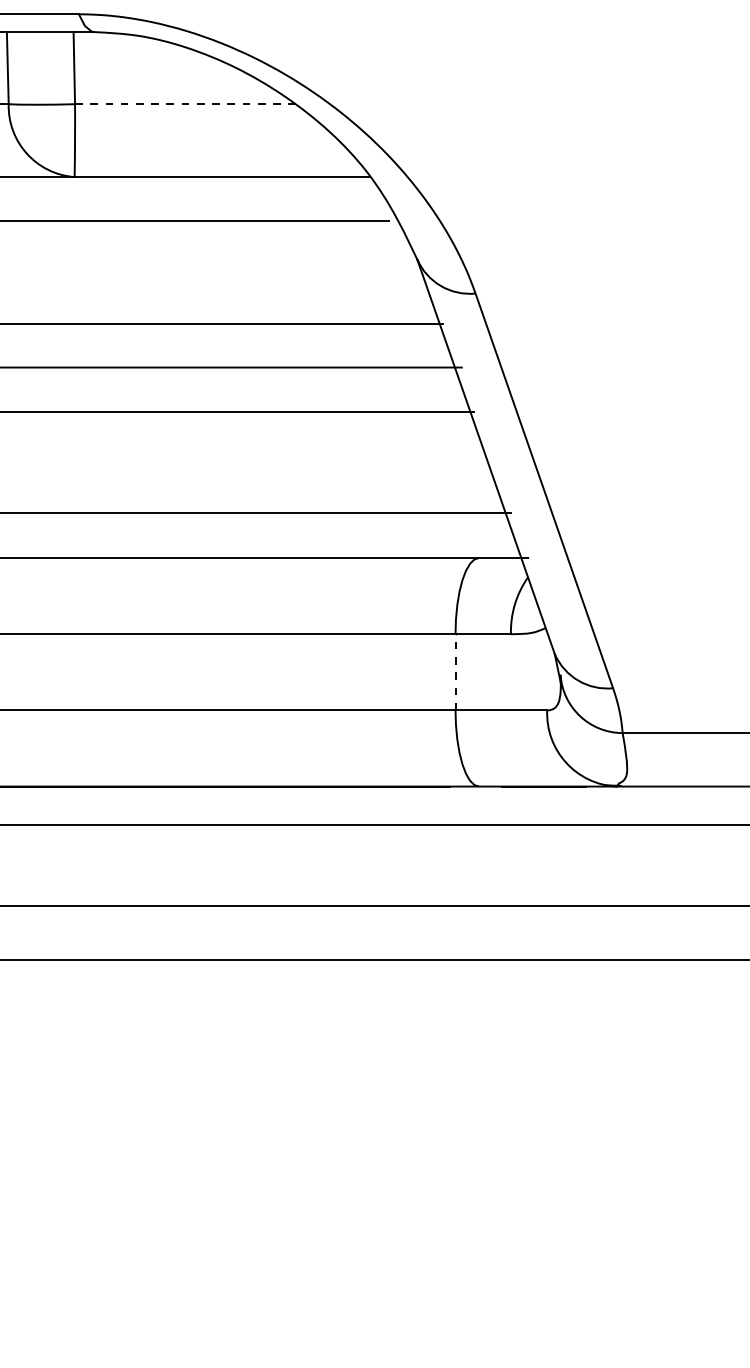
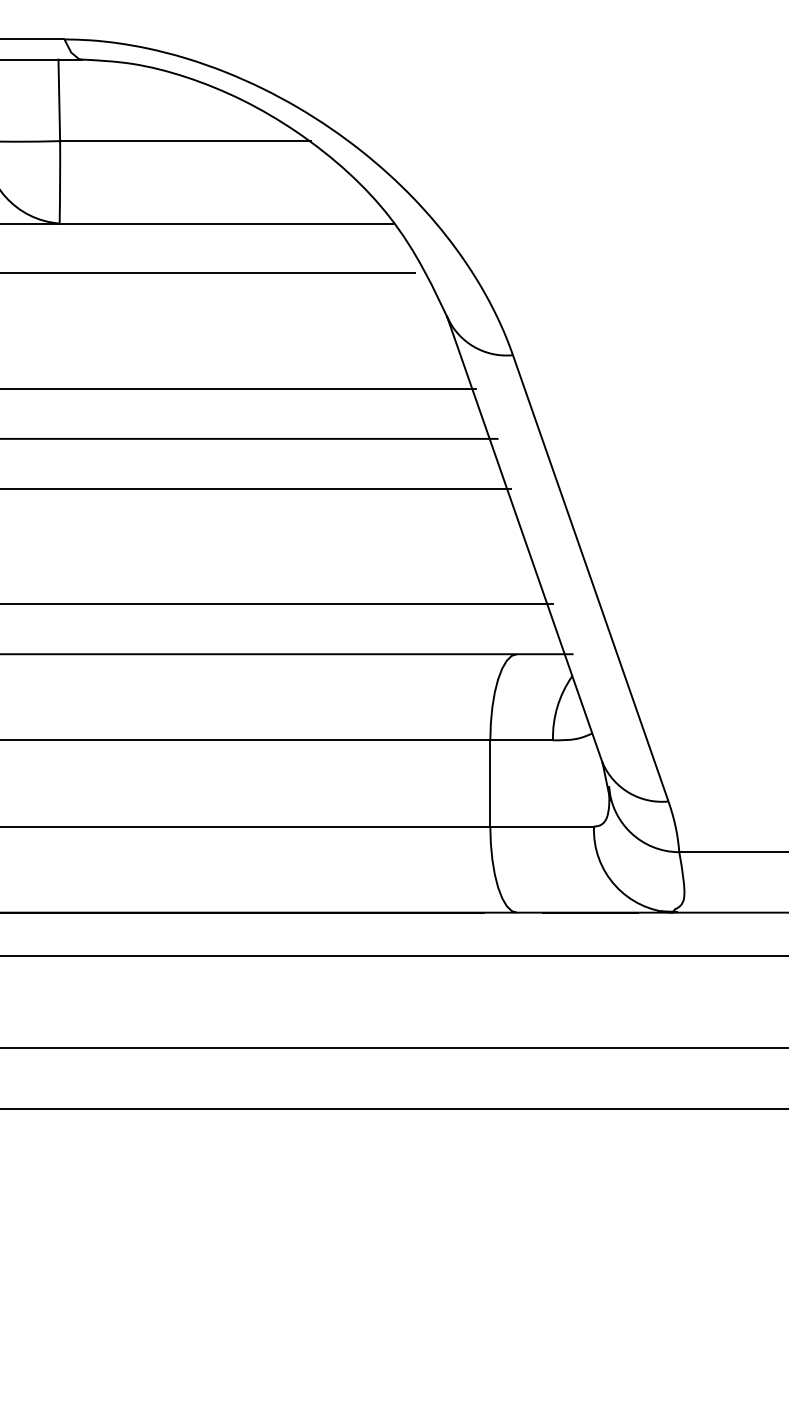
line: (186, 104) -> (186, 141), dashed -> solid
line: (455, 671) -> (490, 782), dashed -> solid

